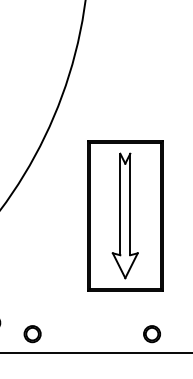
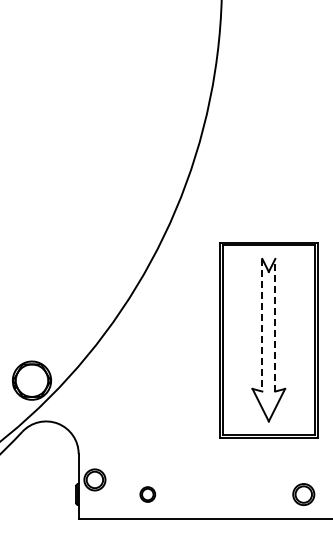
line: (130, 203) -> (275, 324), solid -> dashed
line: (120, 204) -> (262, 325), solid -> dashed
part: (32, 334) -> (147, 494), size x0.7

